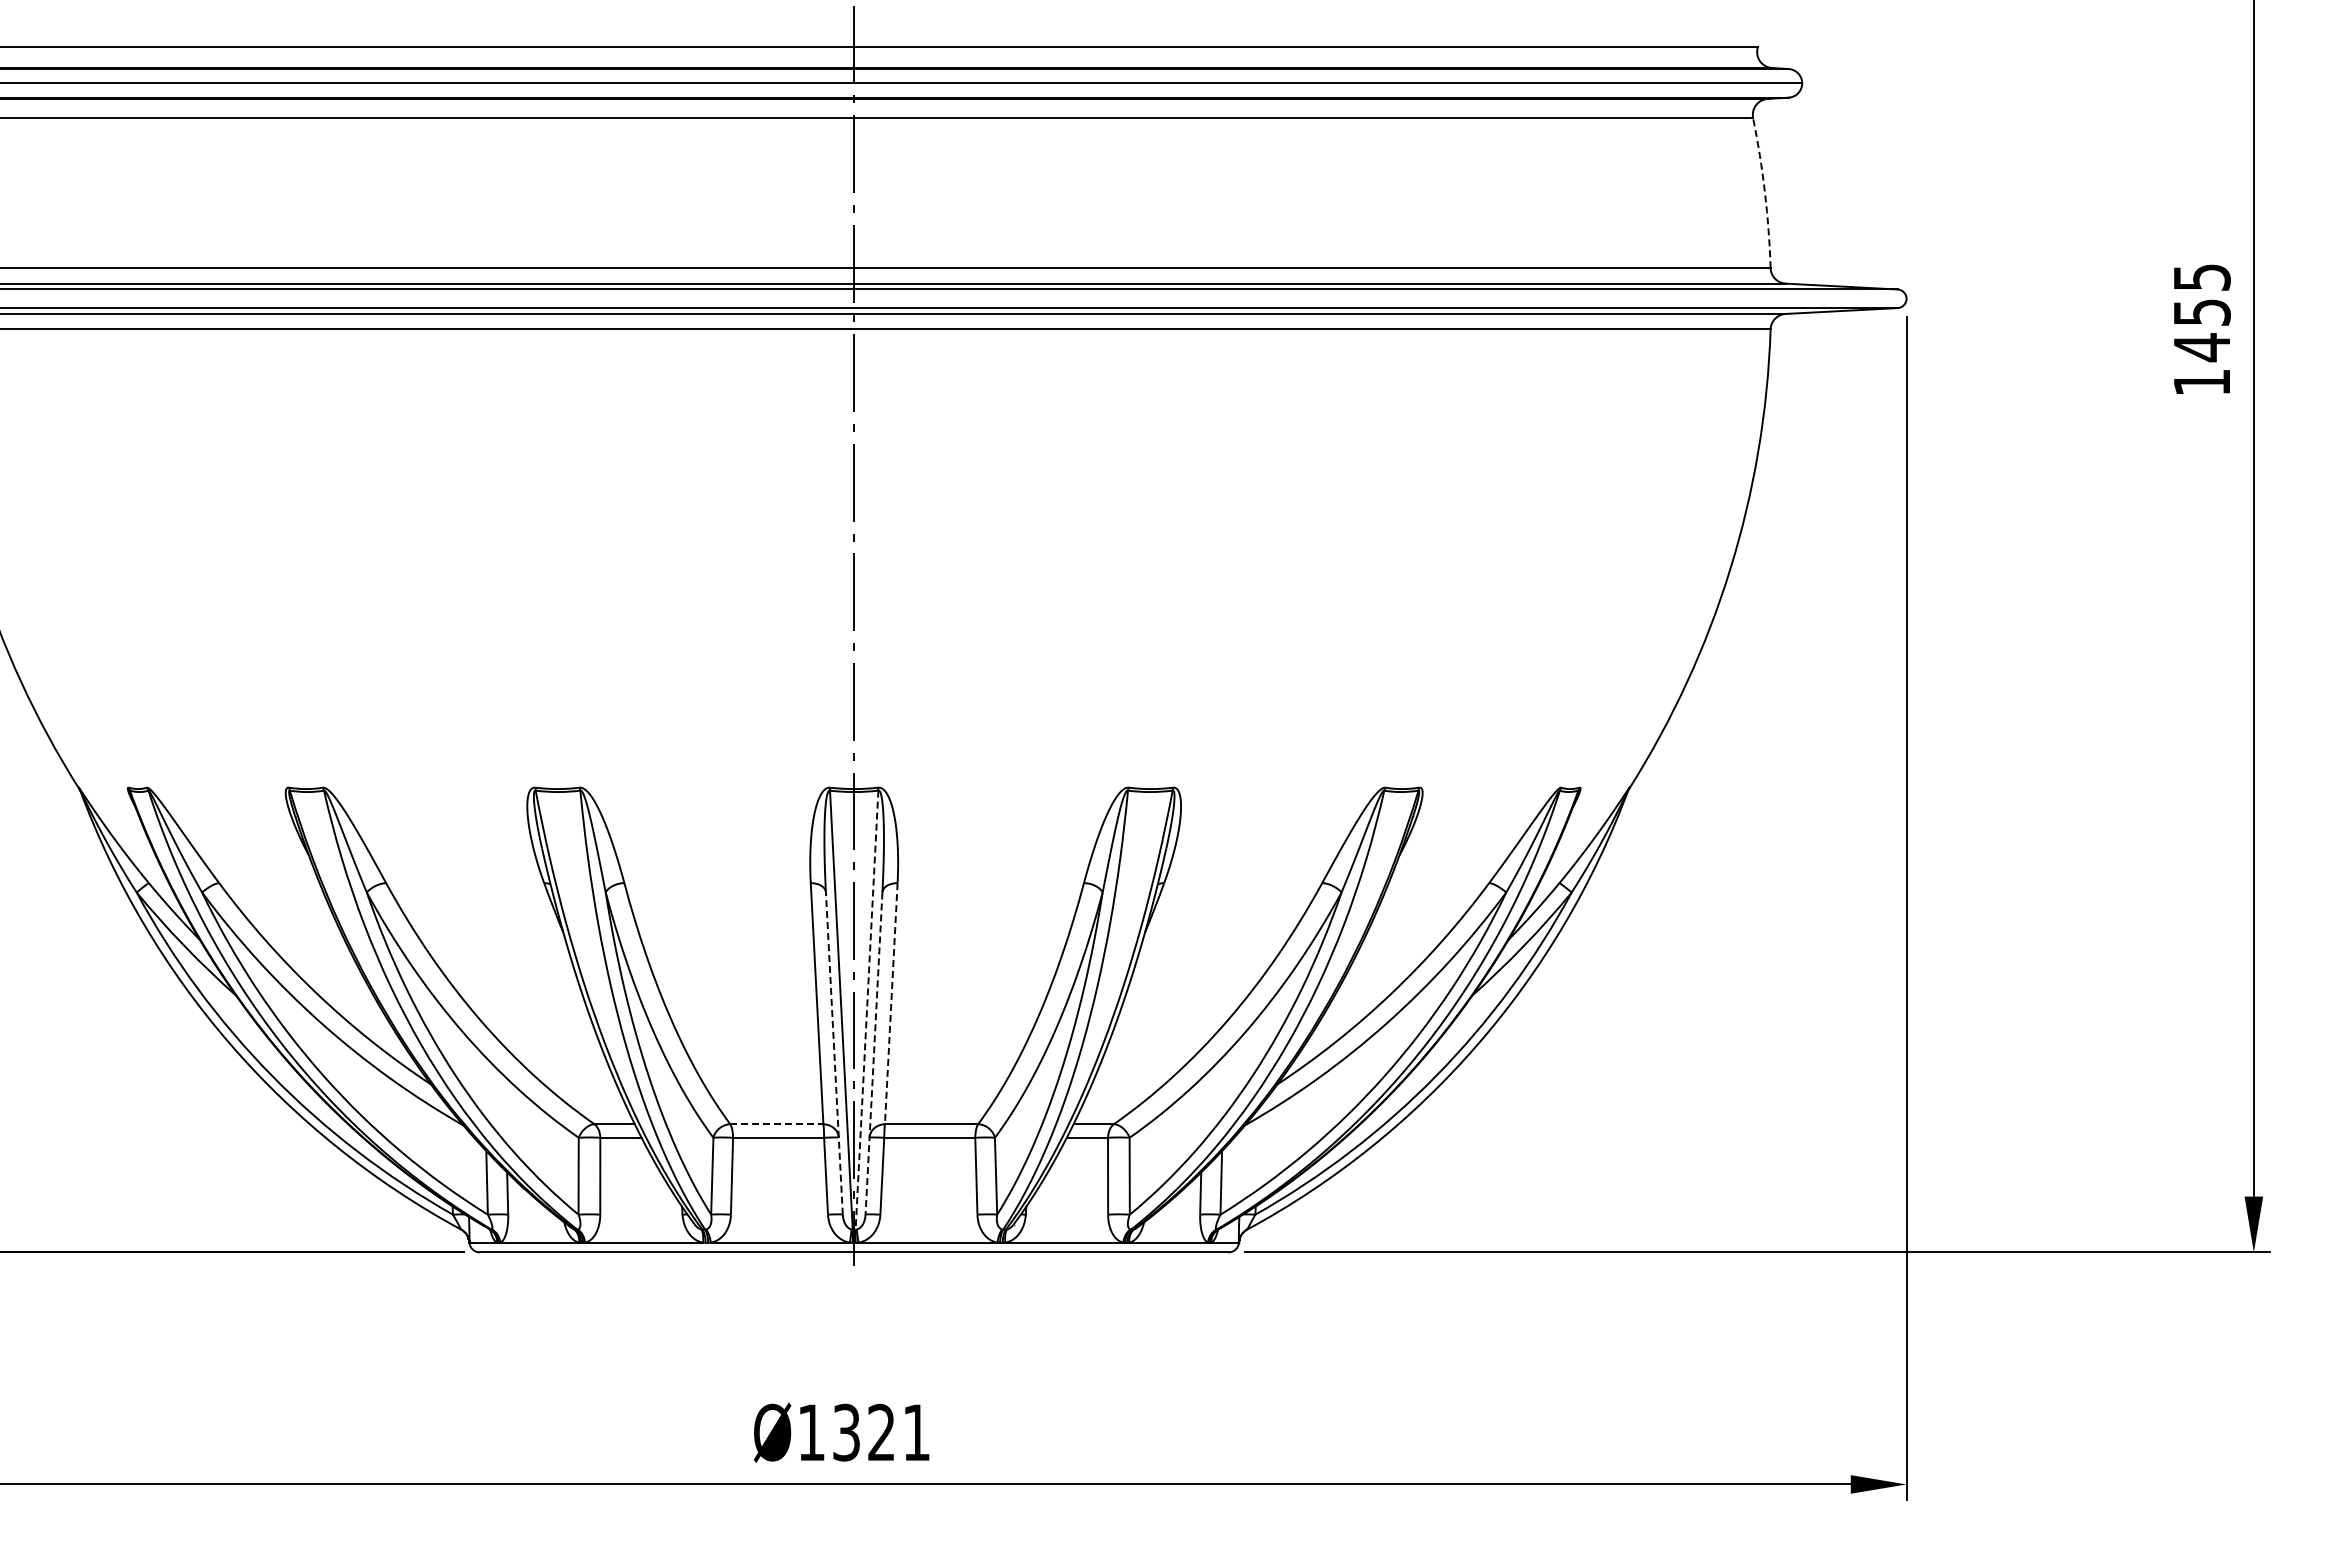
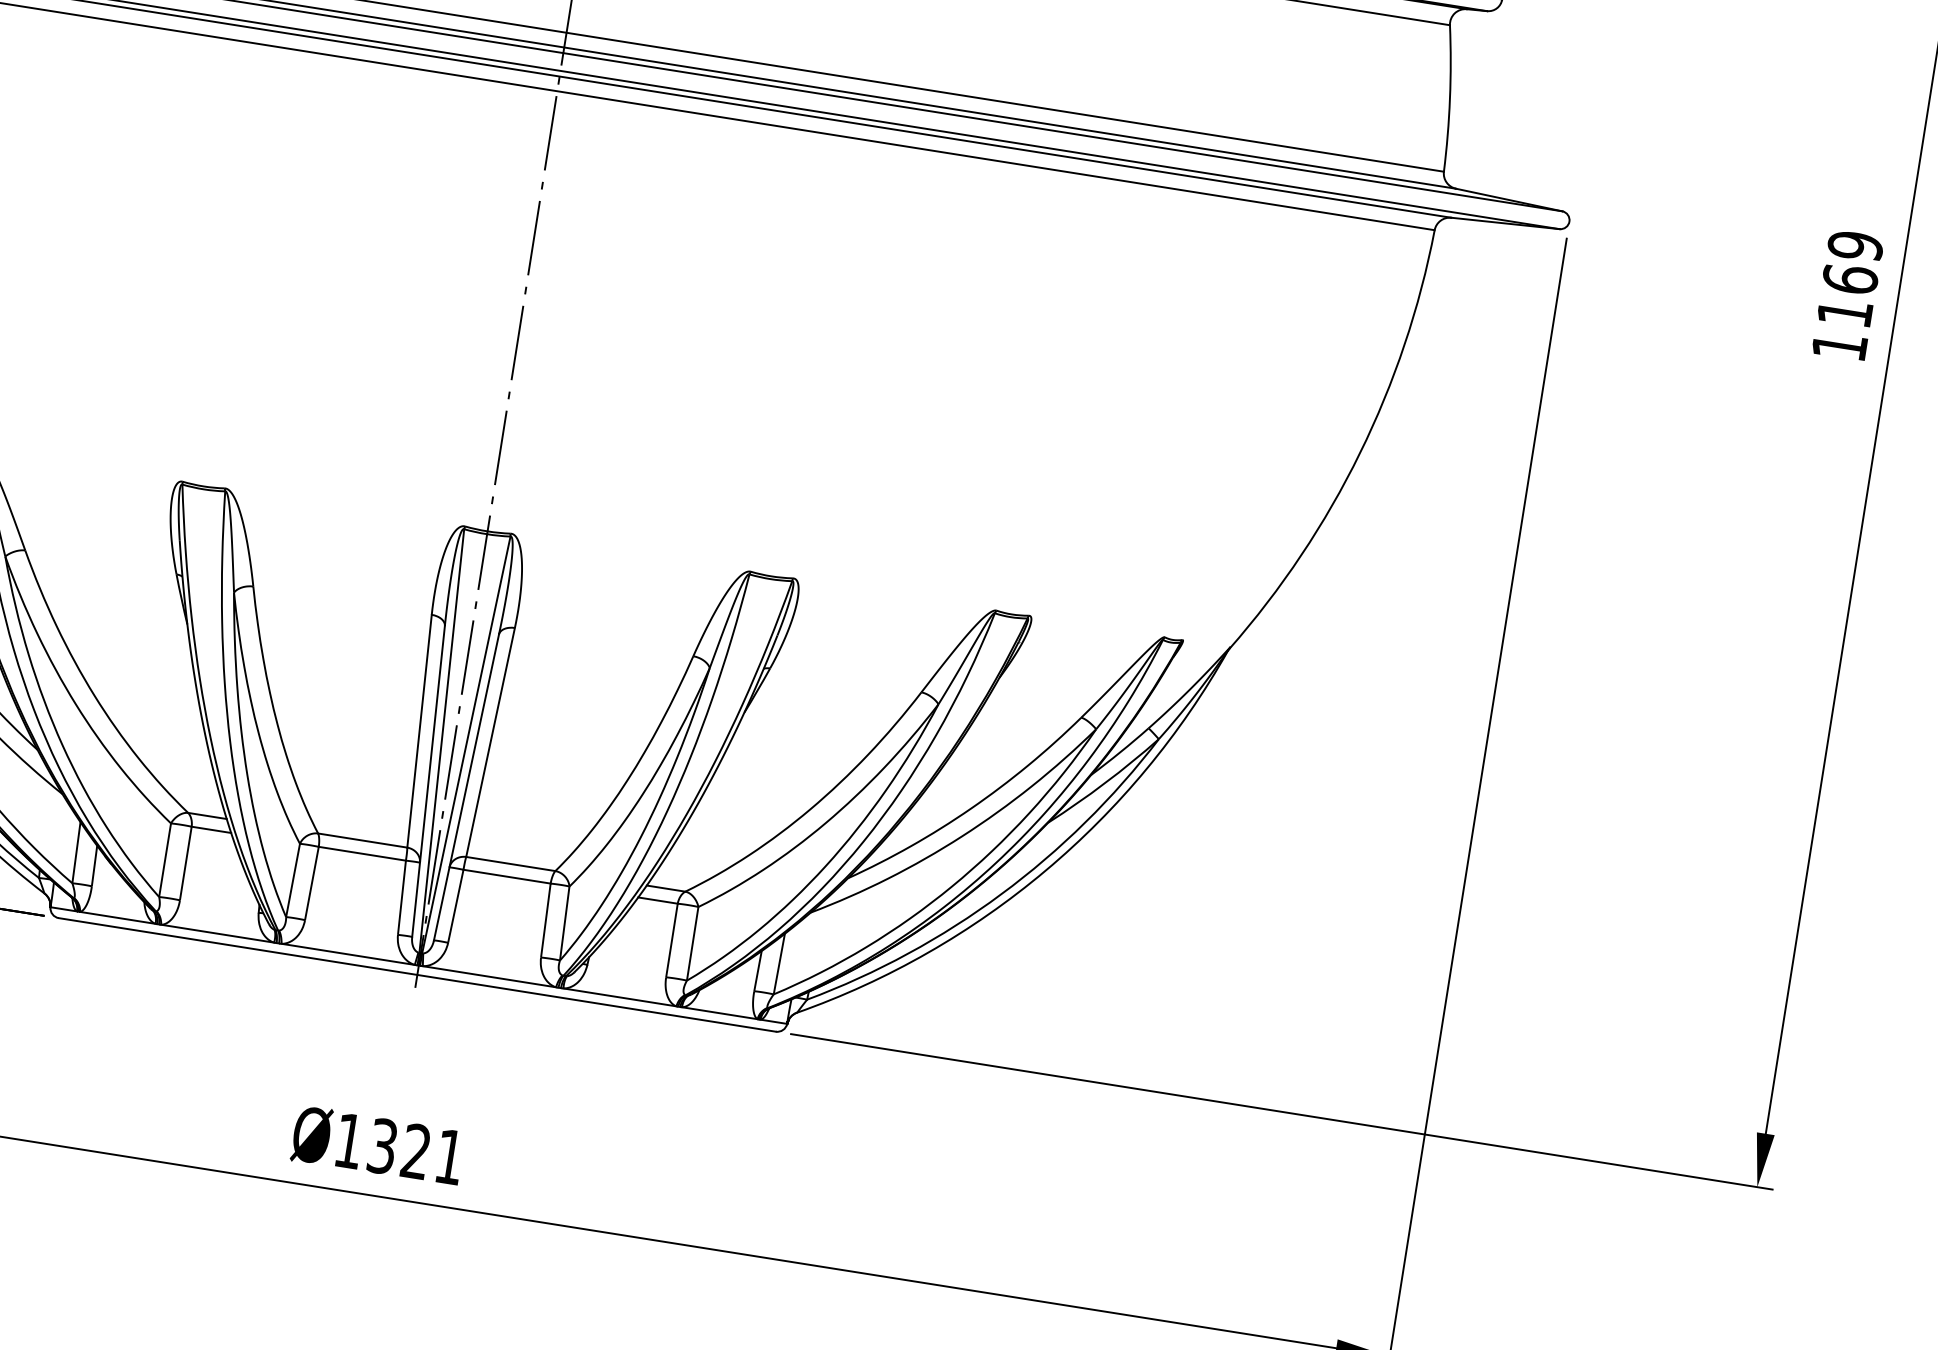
arc: (1764, 192) -> (1449, 98), dashed -> solid
text: (2201, 312) -> (1849, 279), 1455 -> 1169
line: (891, 1003) -> (490, 742), dashed -> solid
line: (867, 1010) -> (466, 745), dashed -> solid
line: (834, 1053) -> (428, 781), dashed -> solid
line: (873, 1054) -> (465, 788), dashed -> solid
line: (776, 1124) -> (362, 840), dashed -> solid

